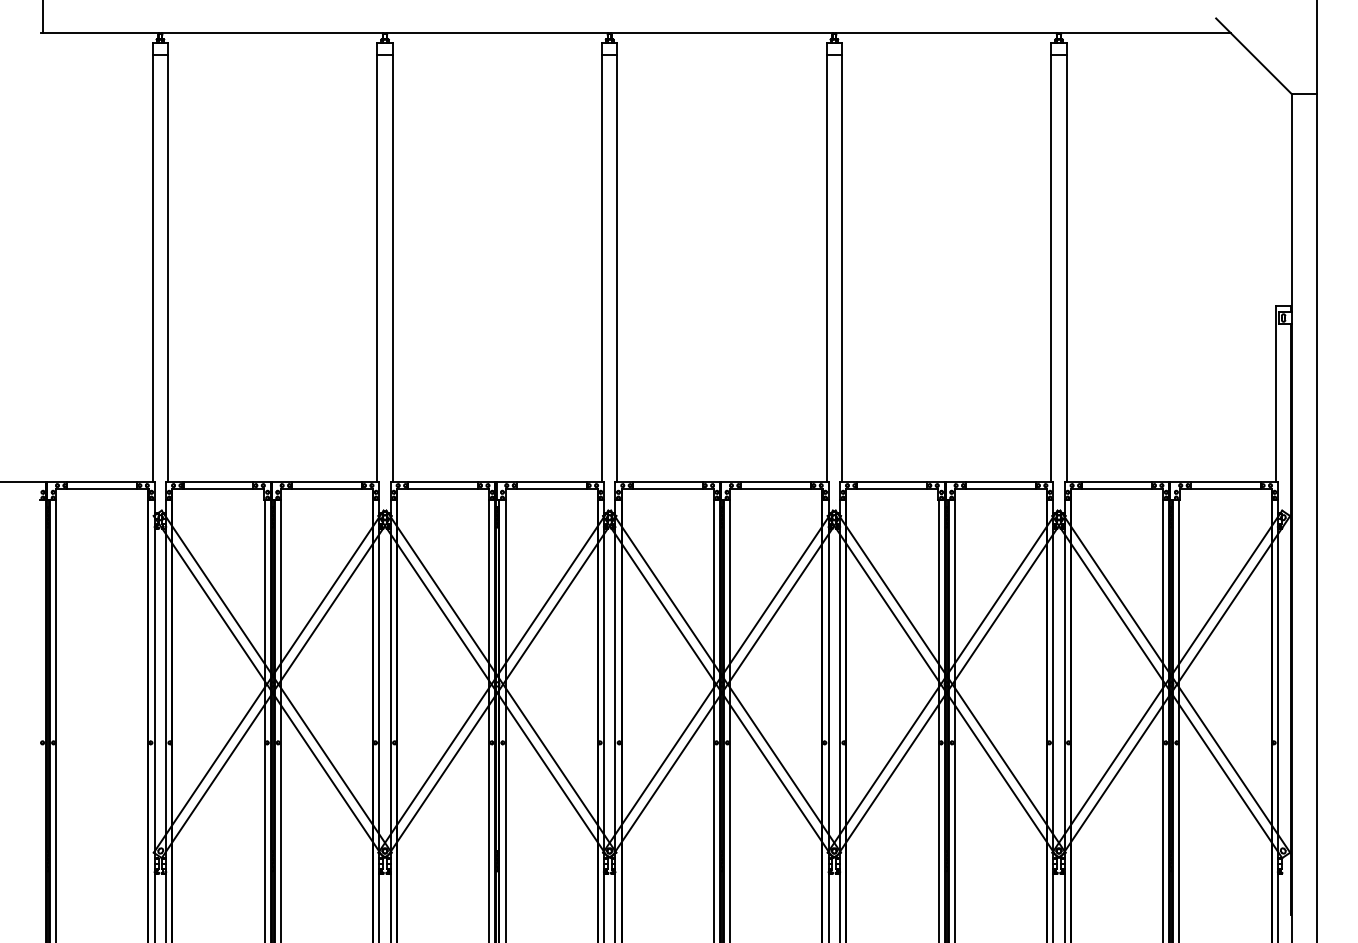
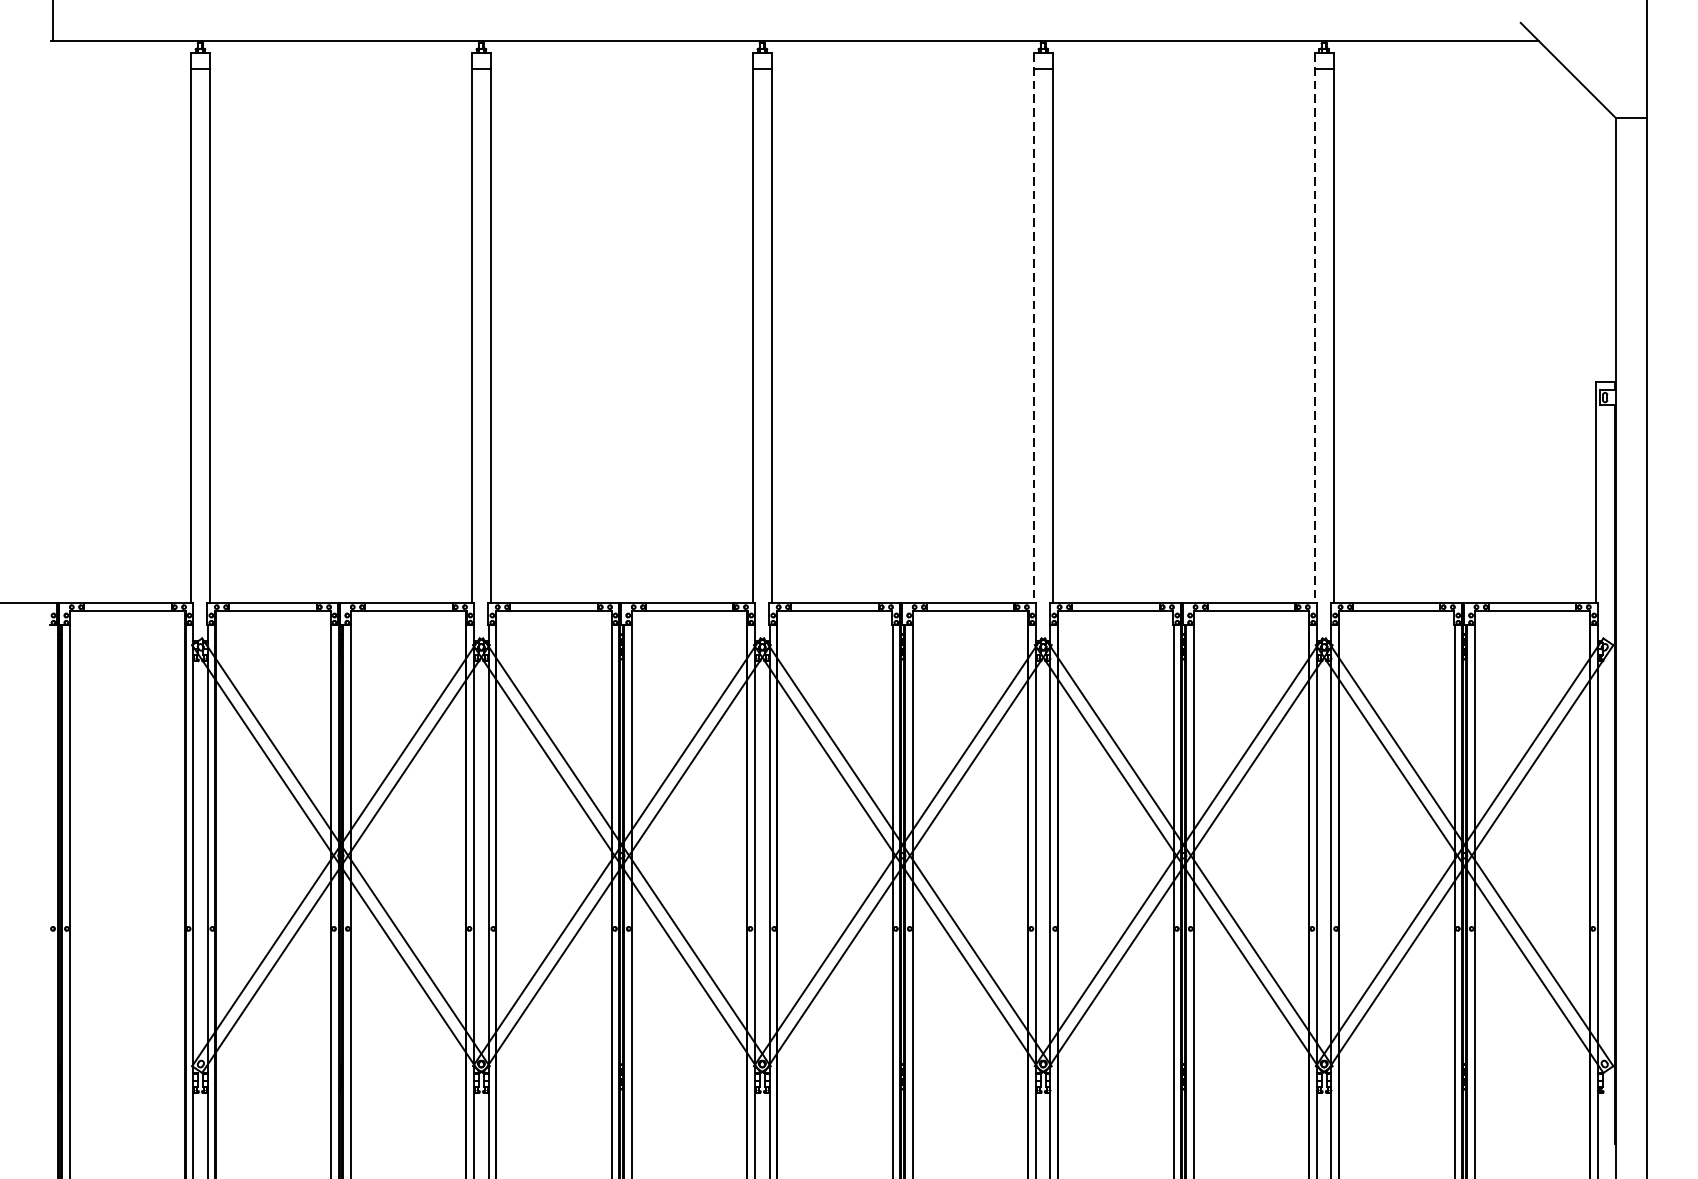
line: (826, 262) -> (1033, 328), solid -> dashed
line: (1051, 262) -> (1314, 328), solid -> dashed

